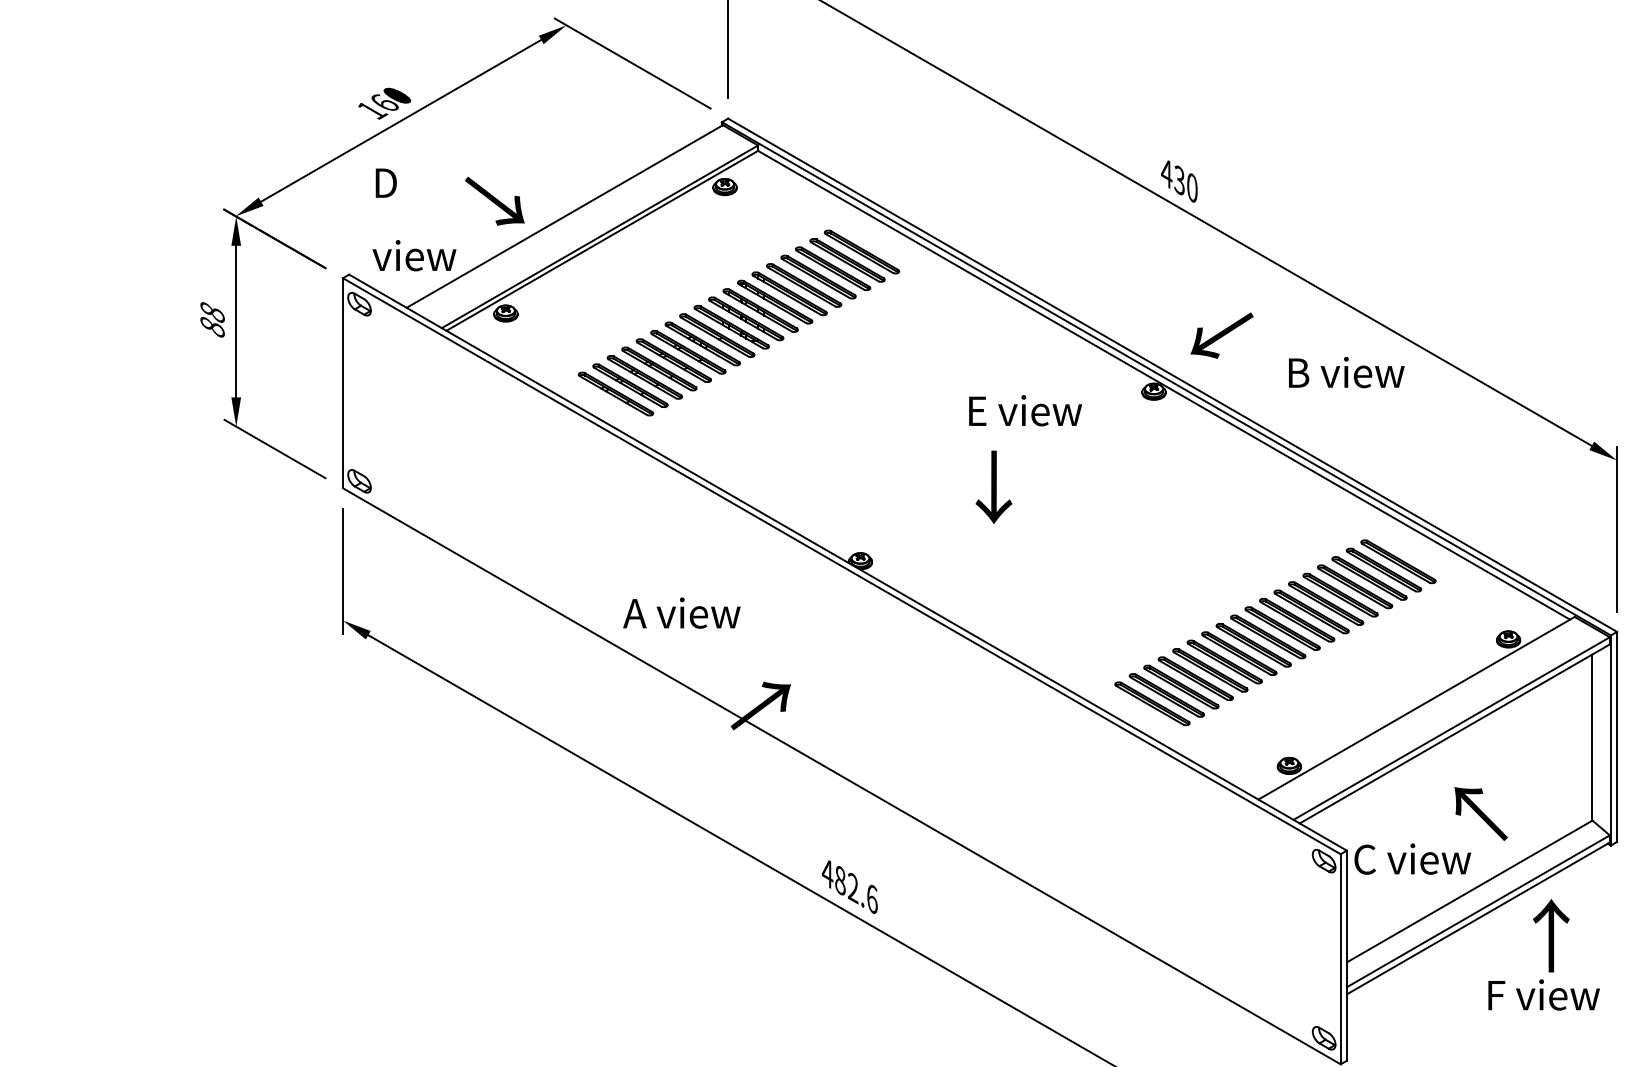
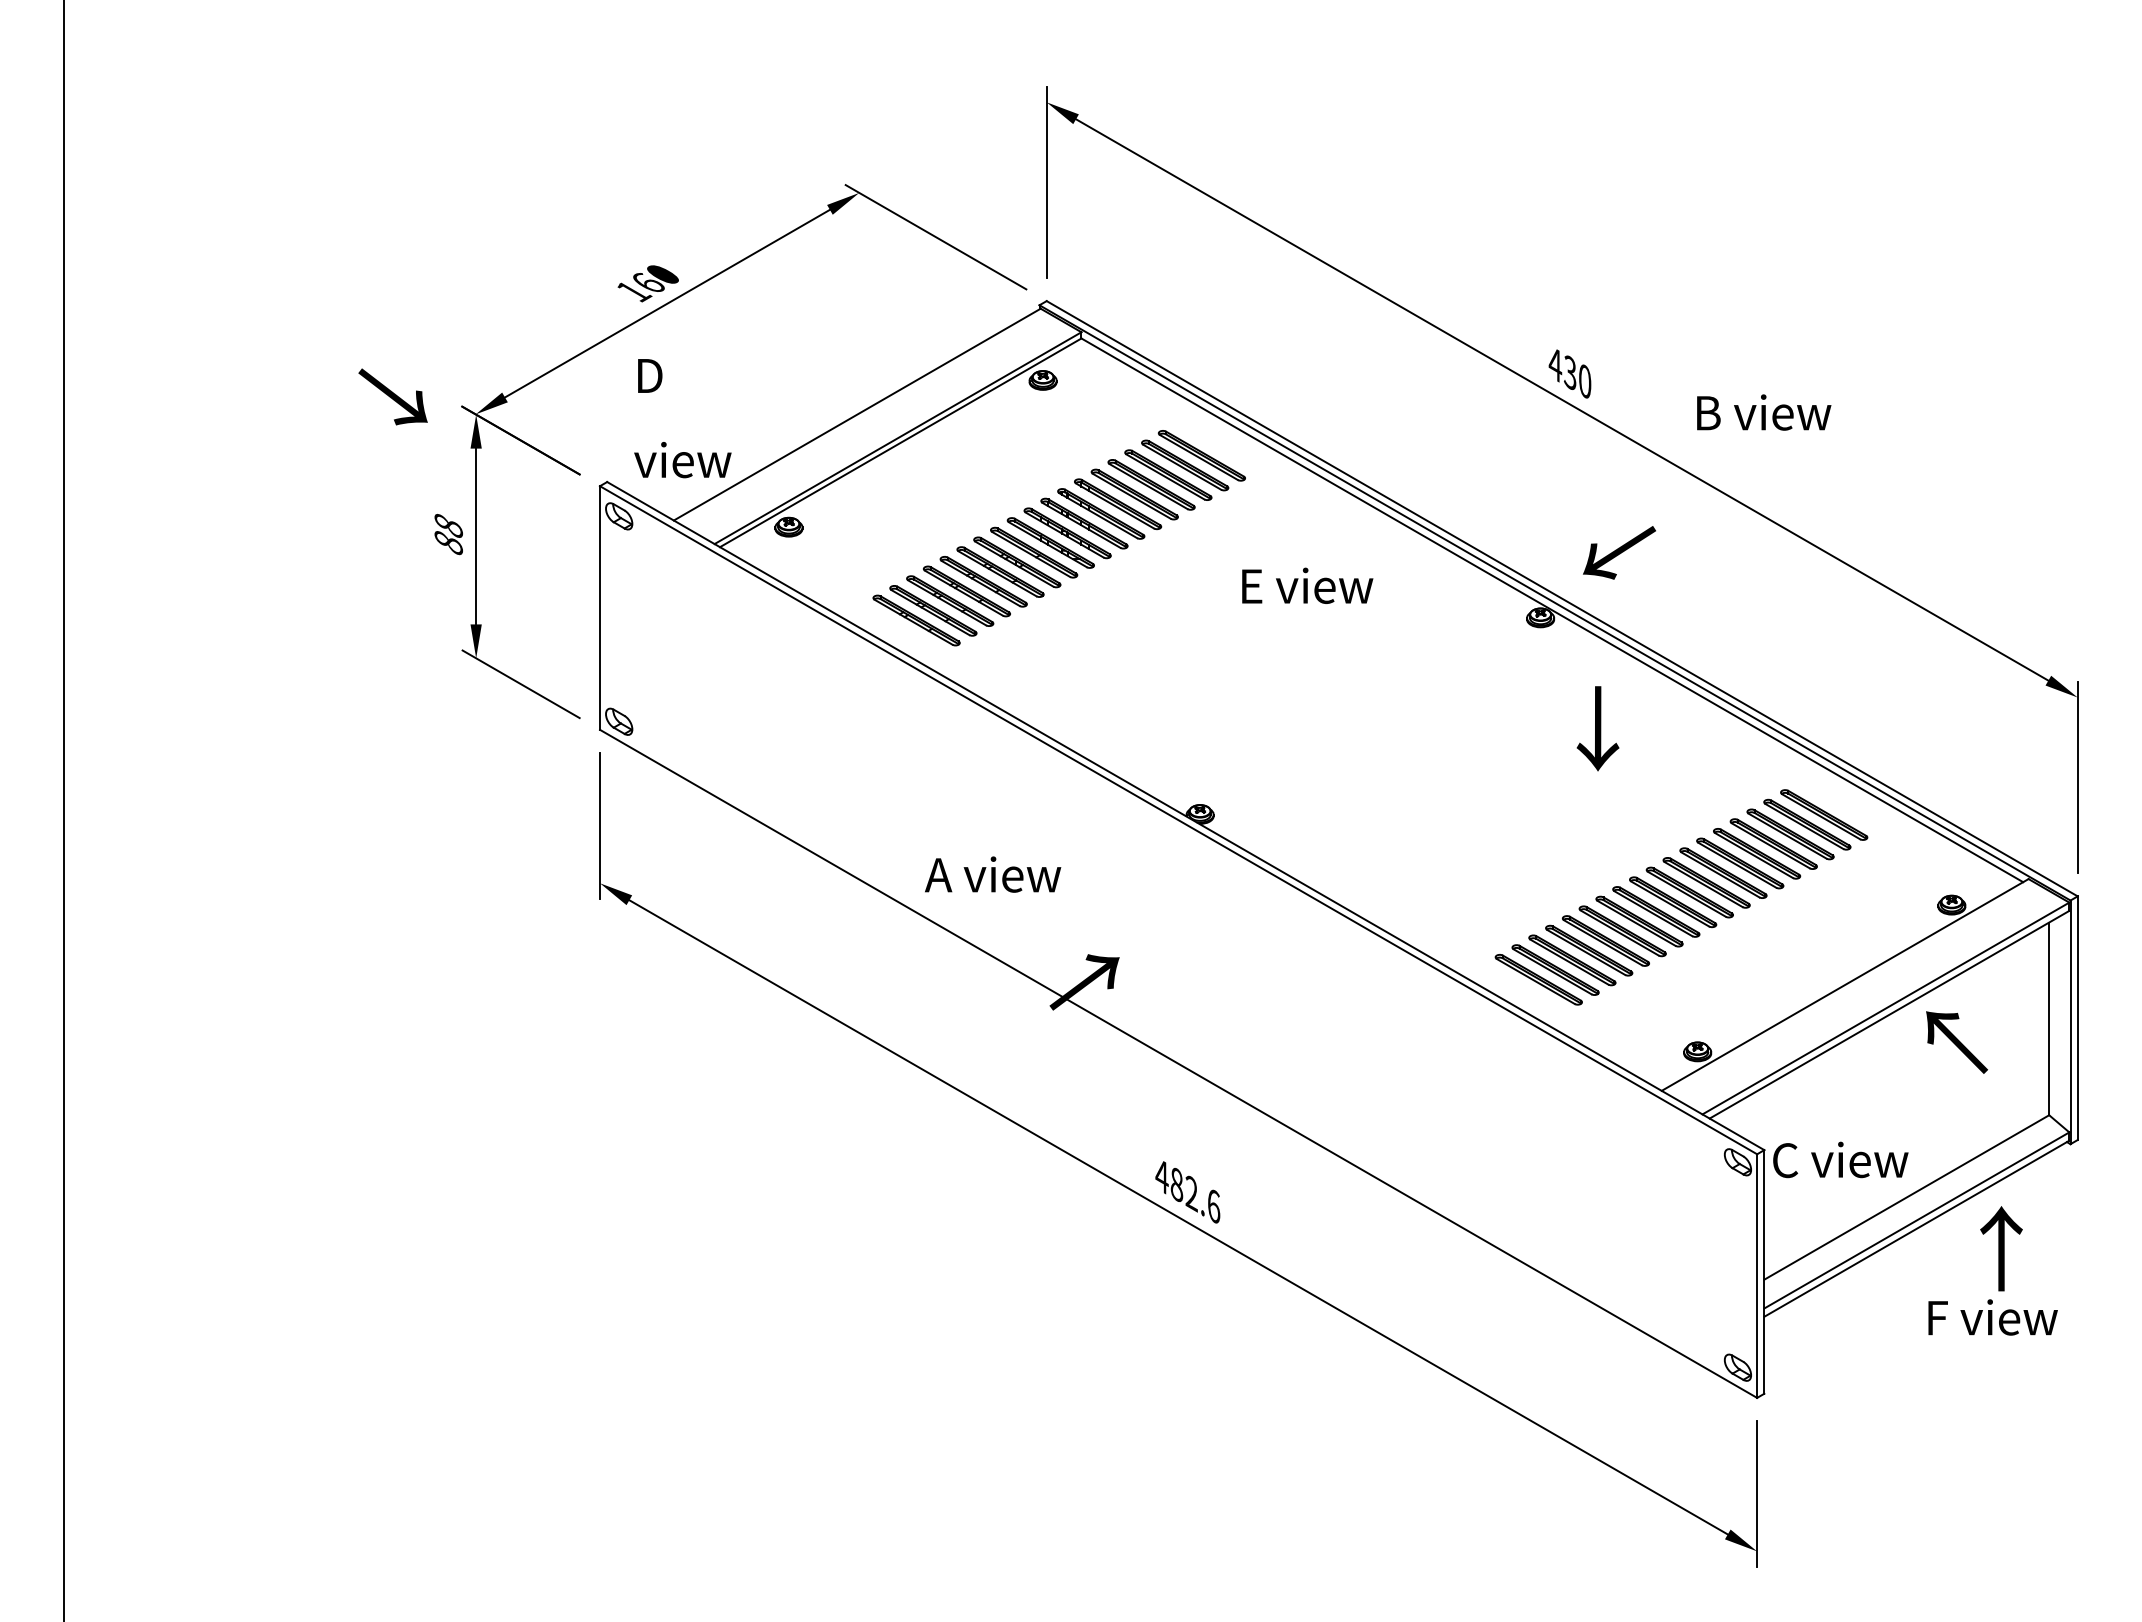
text: (494, 200) -> (392, 396), moved
text: (1347, 372) -> (1764, 412), moved
text: (1025, 410) -> (1307, 585), moved
text: (993, 487) -> (1597, 728), moved
text: (1481, 813) -> (1957, 1042), moved

